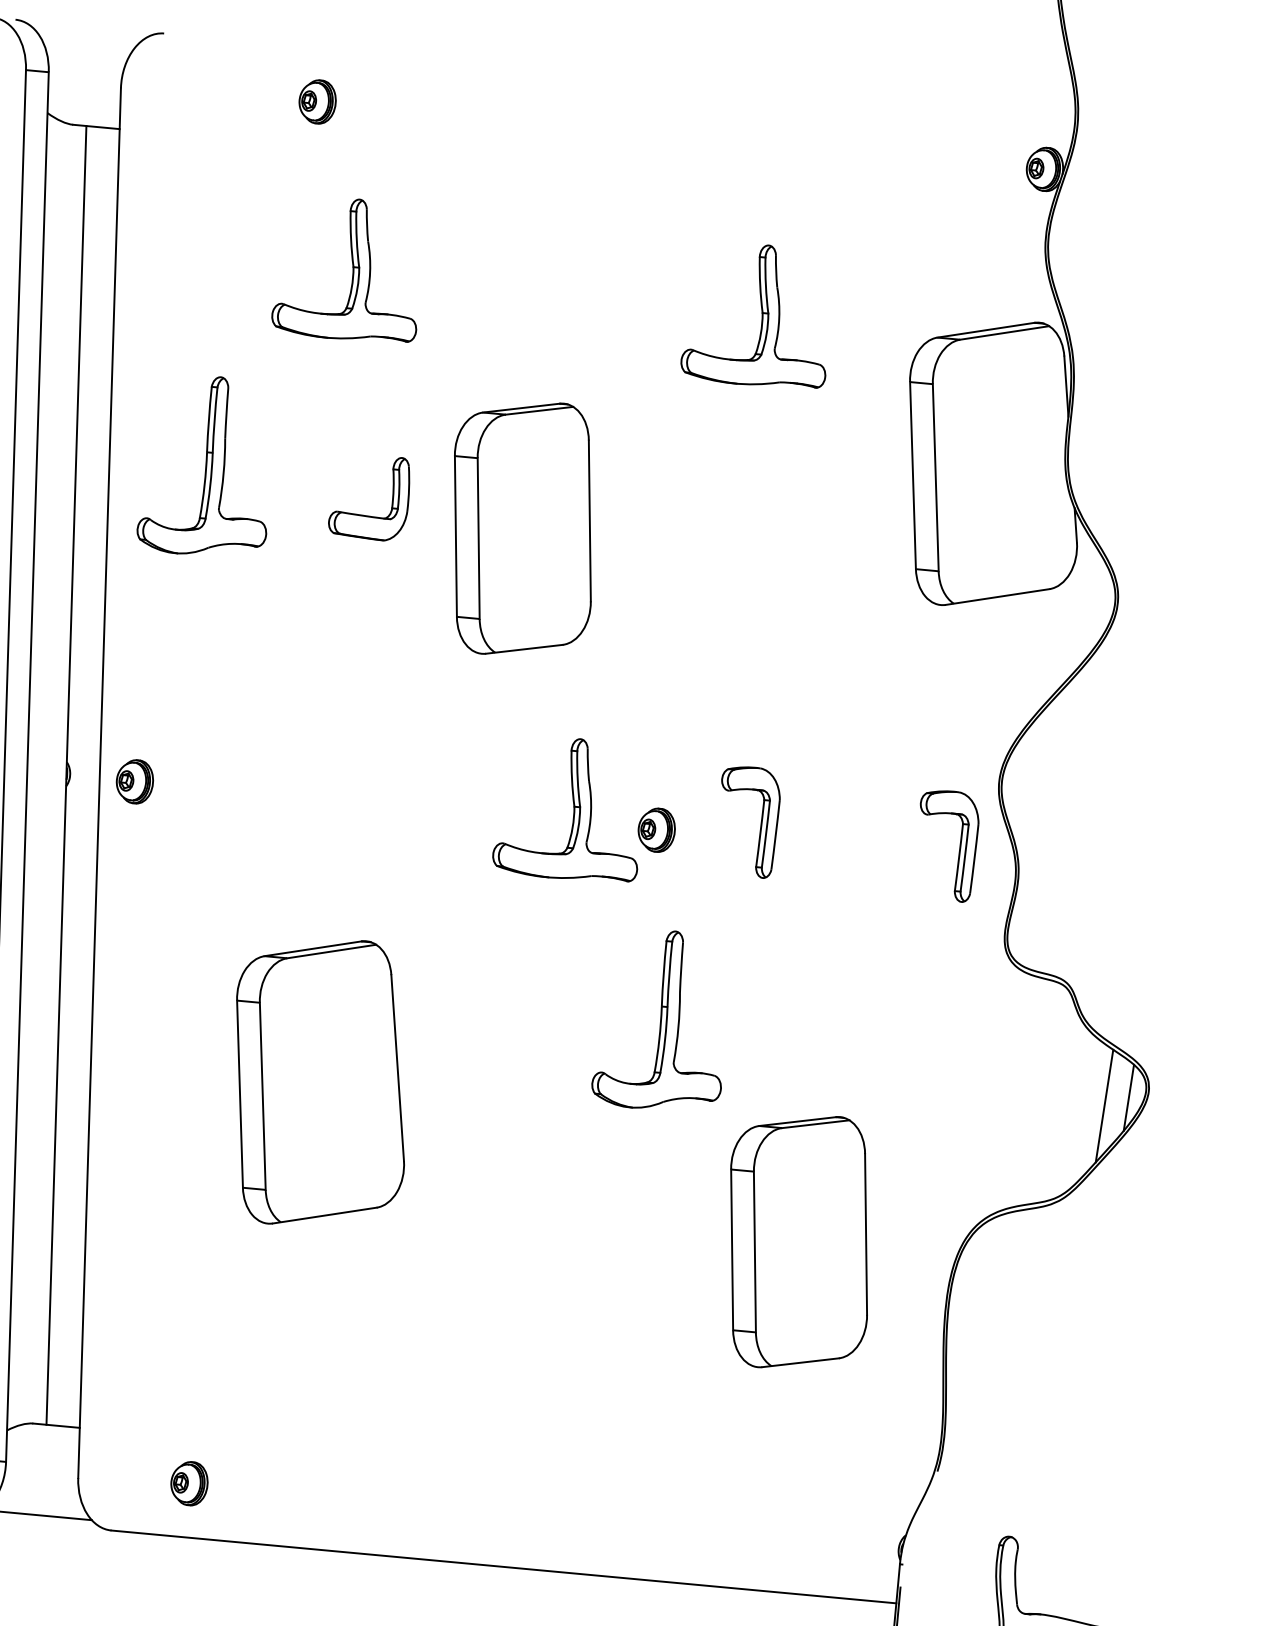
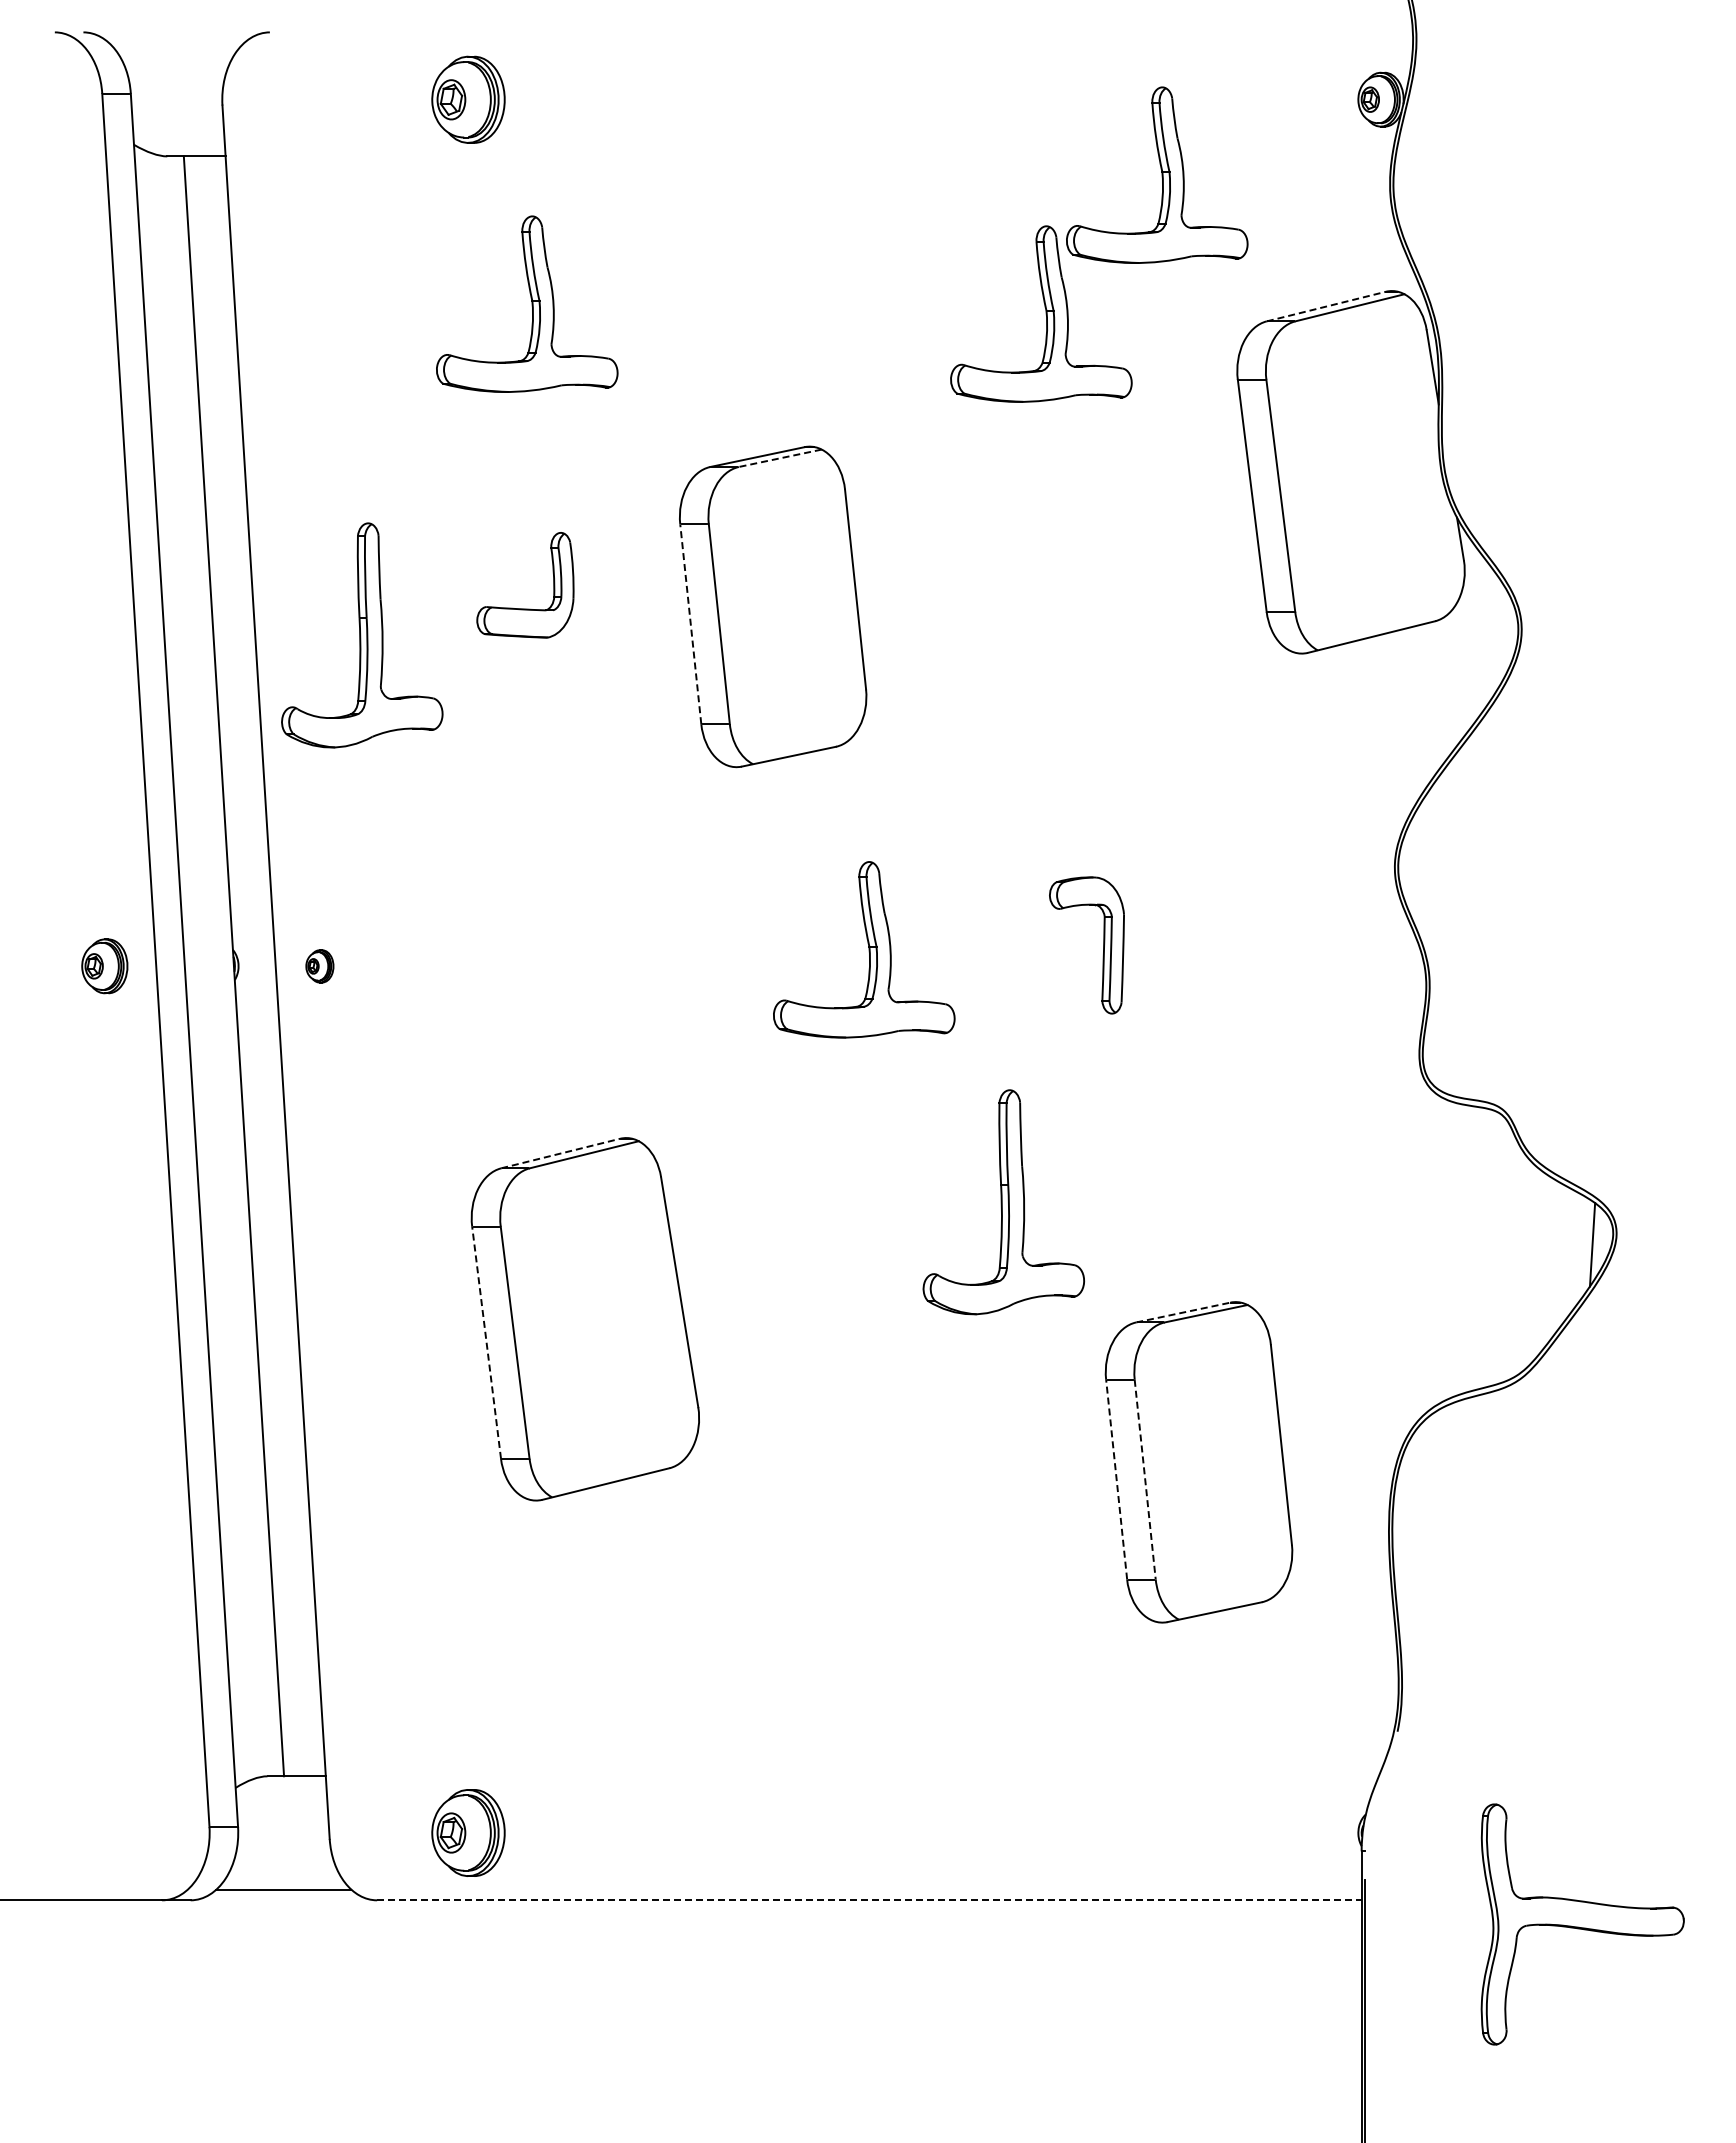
part: (317, 101) -> (468, 99), size x1.6
part: (861, 212) -> (1157, 174), added
line: (986, 330) -> (1326, 306), solid -> dashed
line: (538, 410) -> (779, 458), solid -> dashed
part: (208, 466) -> (362, 635), moved
part: (368, 515) -> (525, 608), moved
line: (455, 535) -> (690, 623), solid -> dashed
part: (134, 781) -> (319, 966), size x0.6
part: (655, 830) -> (973, 966), removed
part: (959, 847) -> (1353, 952), removed
line: (313, 948) -> (561, 1153), solid -> dashed
line: (239, 1093) -> (486, 1342), solid -> dashed
line: (1104, 1105) -> (1562, 1257), removed
line: (797, 1121) -> (1183, 1312), solid -> dashed
line: (732, 1249) -> (1116, 1479), solid -> dashed
line: (755, 1252) -> (1145, 1480), solid -> dashed
part: (189, 1483) -> (468, 1832), size x1.6
line: (504, 1567) -> (869, 1900), solid -> dashed

